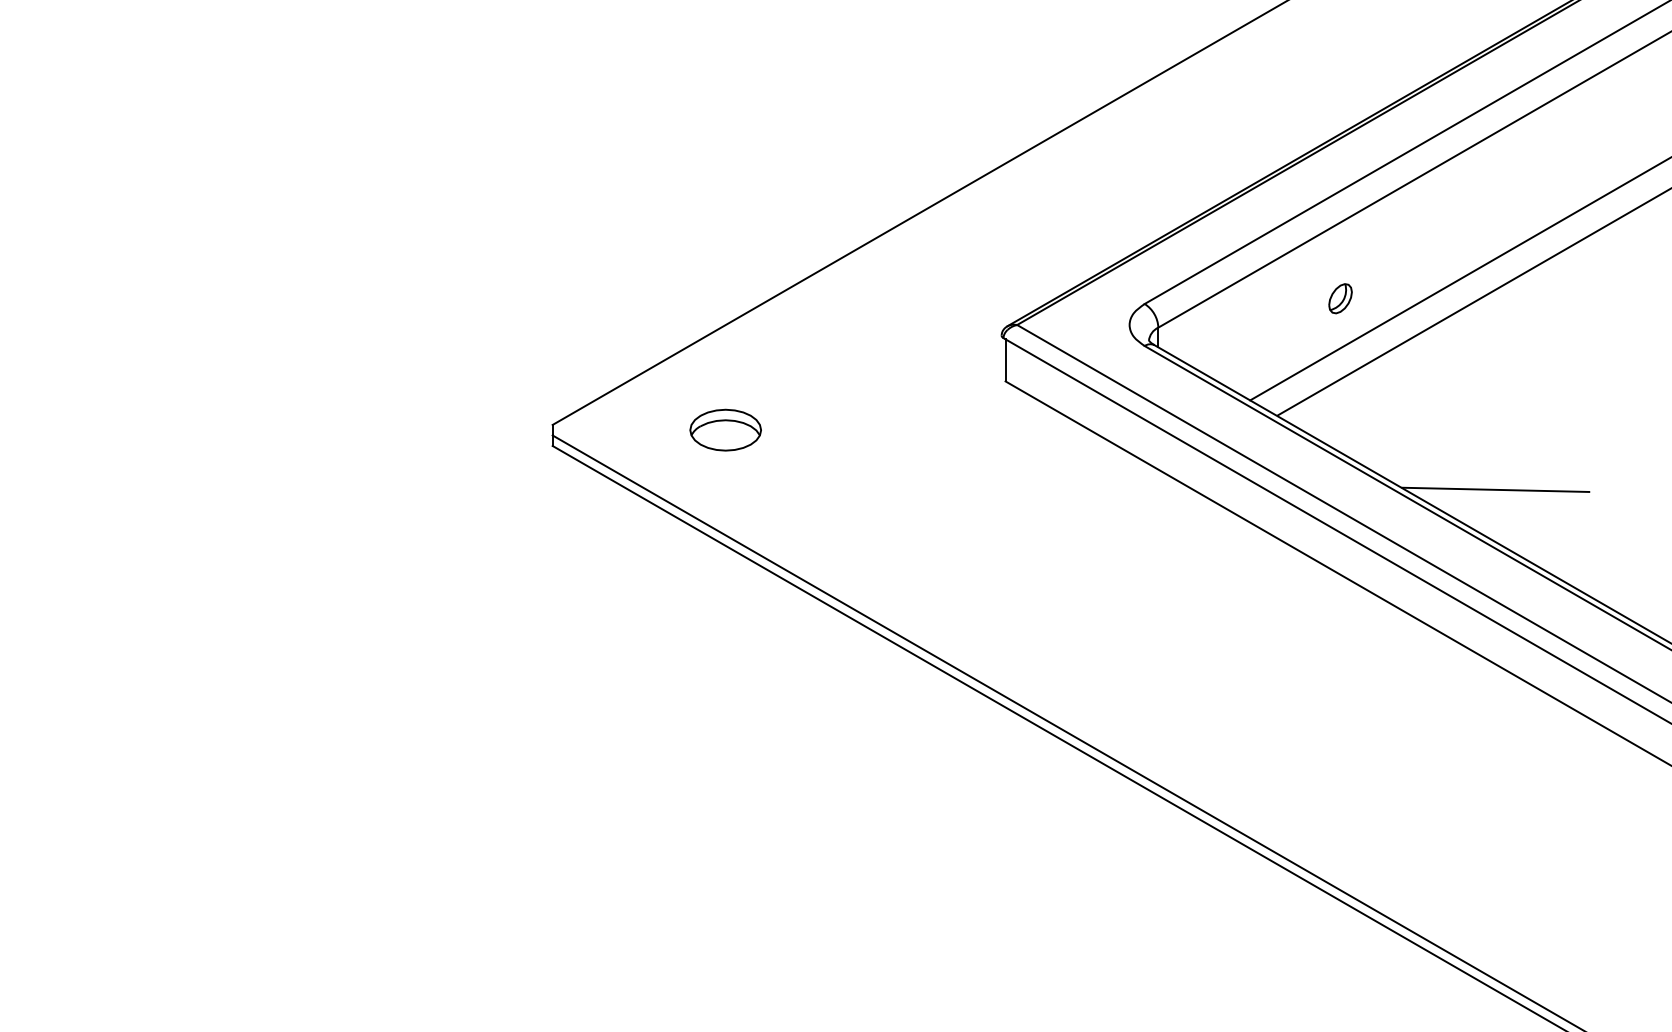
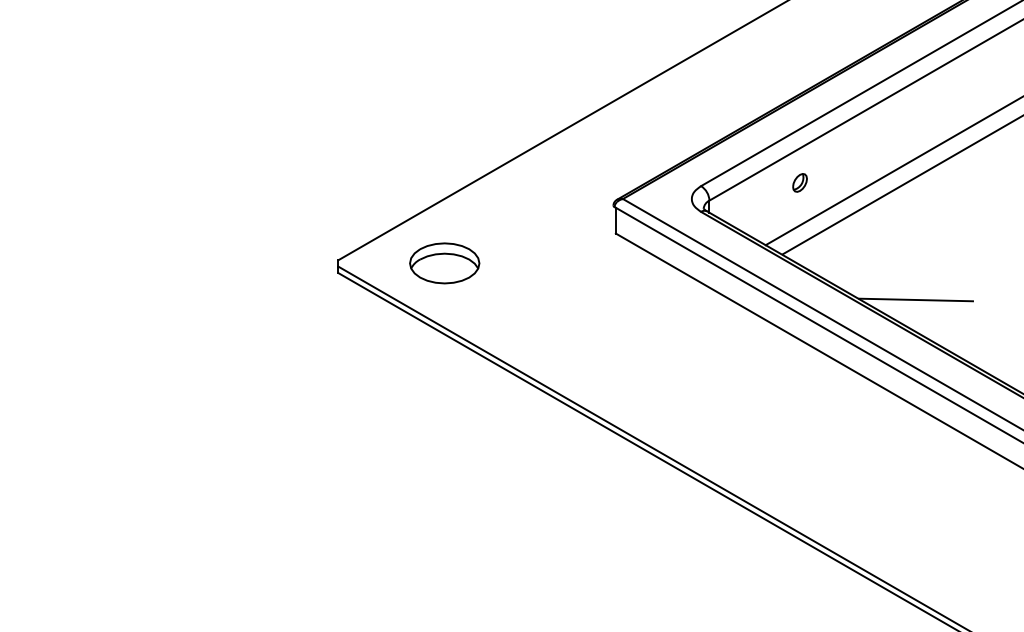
part: (1339, 298) -> (799, 182), moved
part: (724, 430) -> (443, 263), size x1.6

